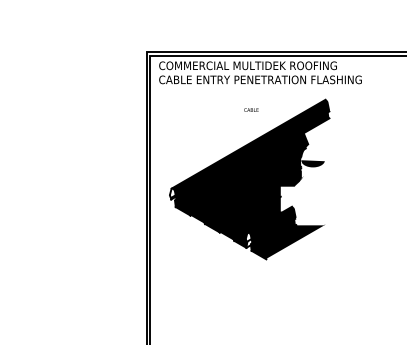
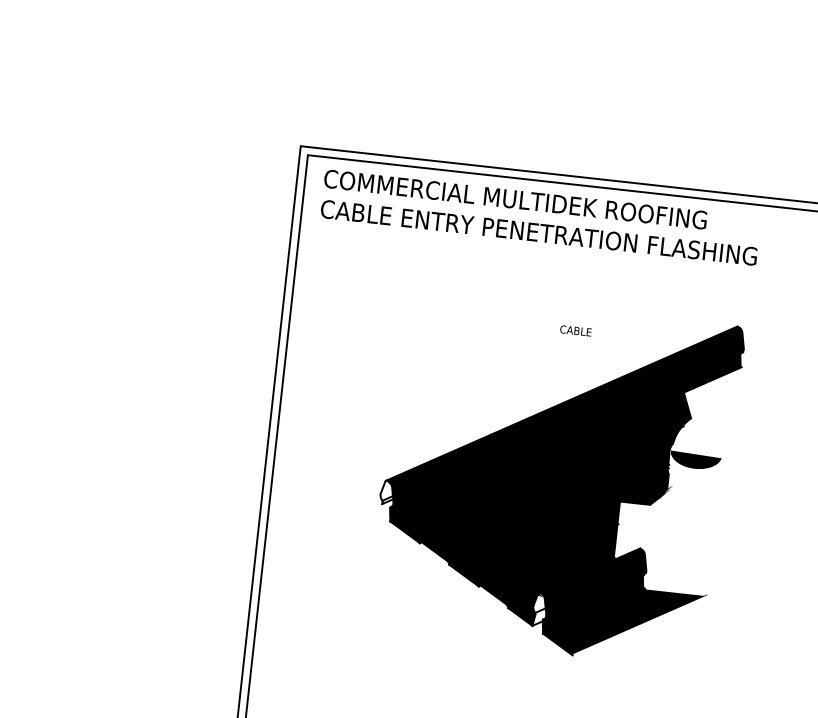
part: (249, 179) -> (555, 479), moved

